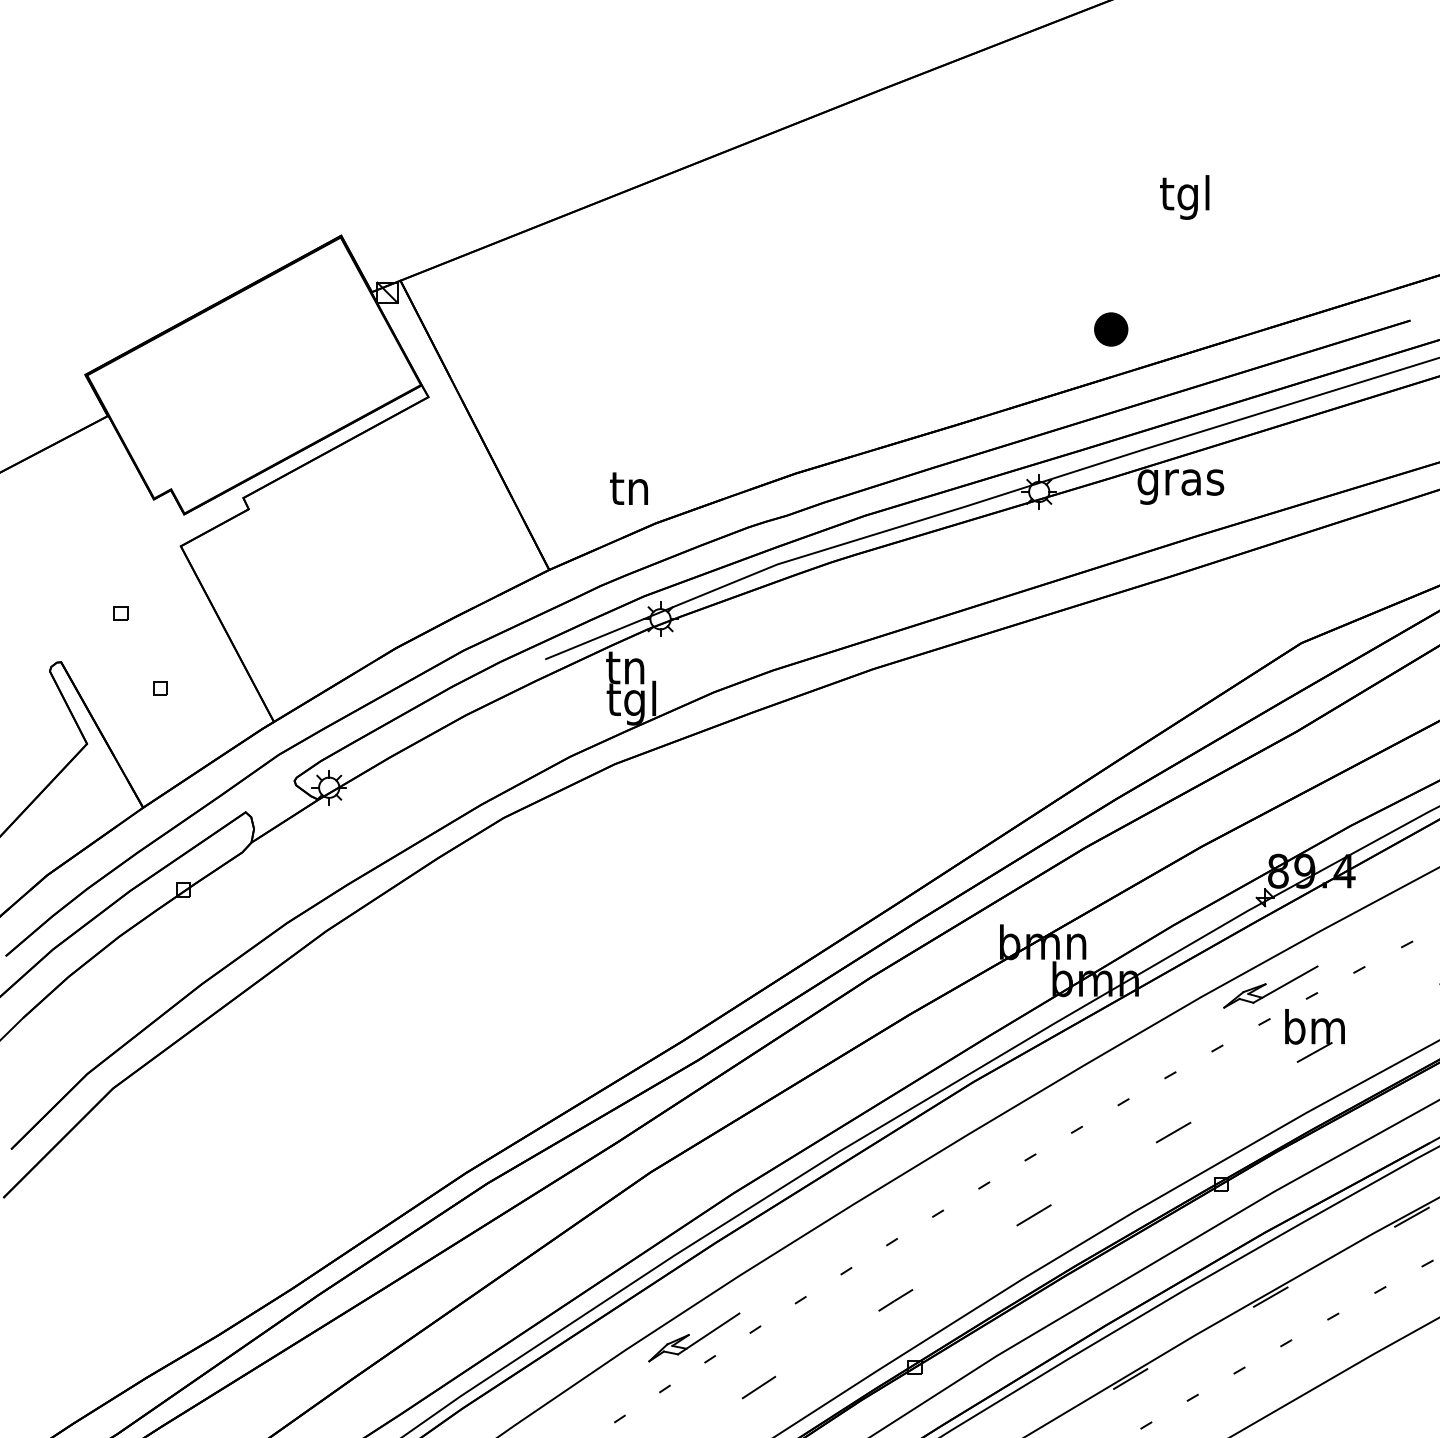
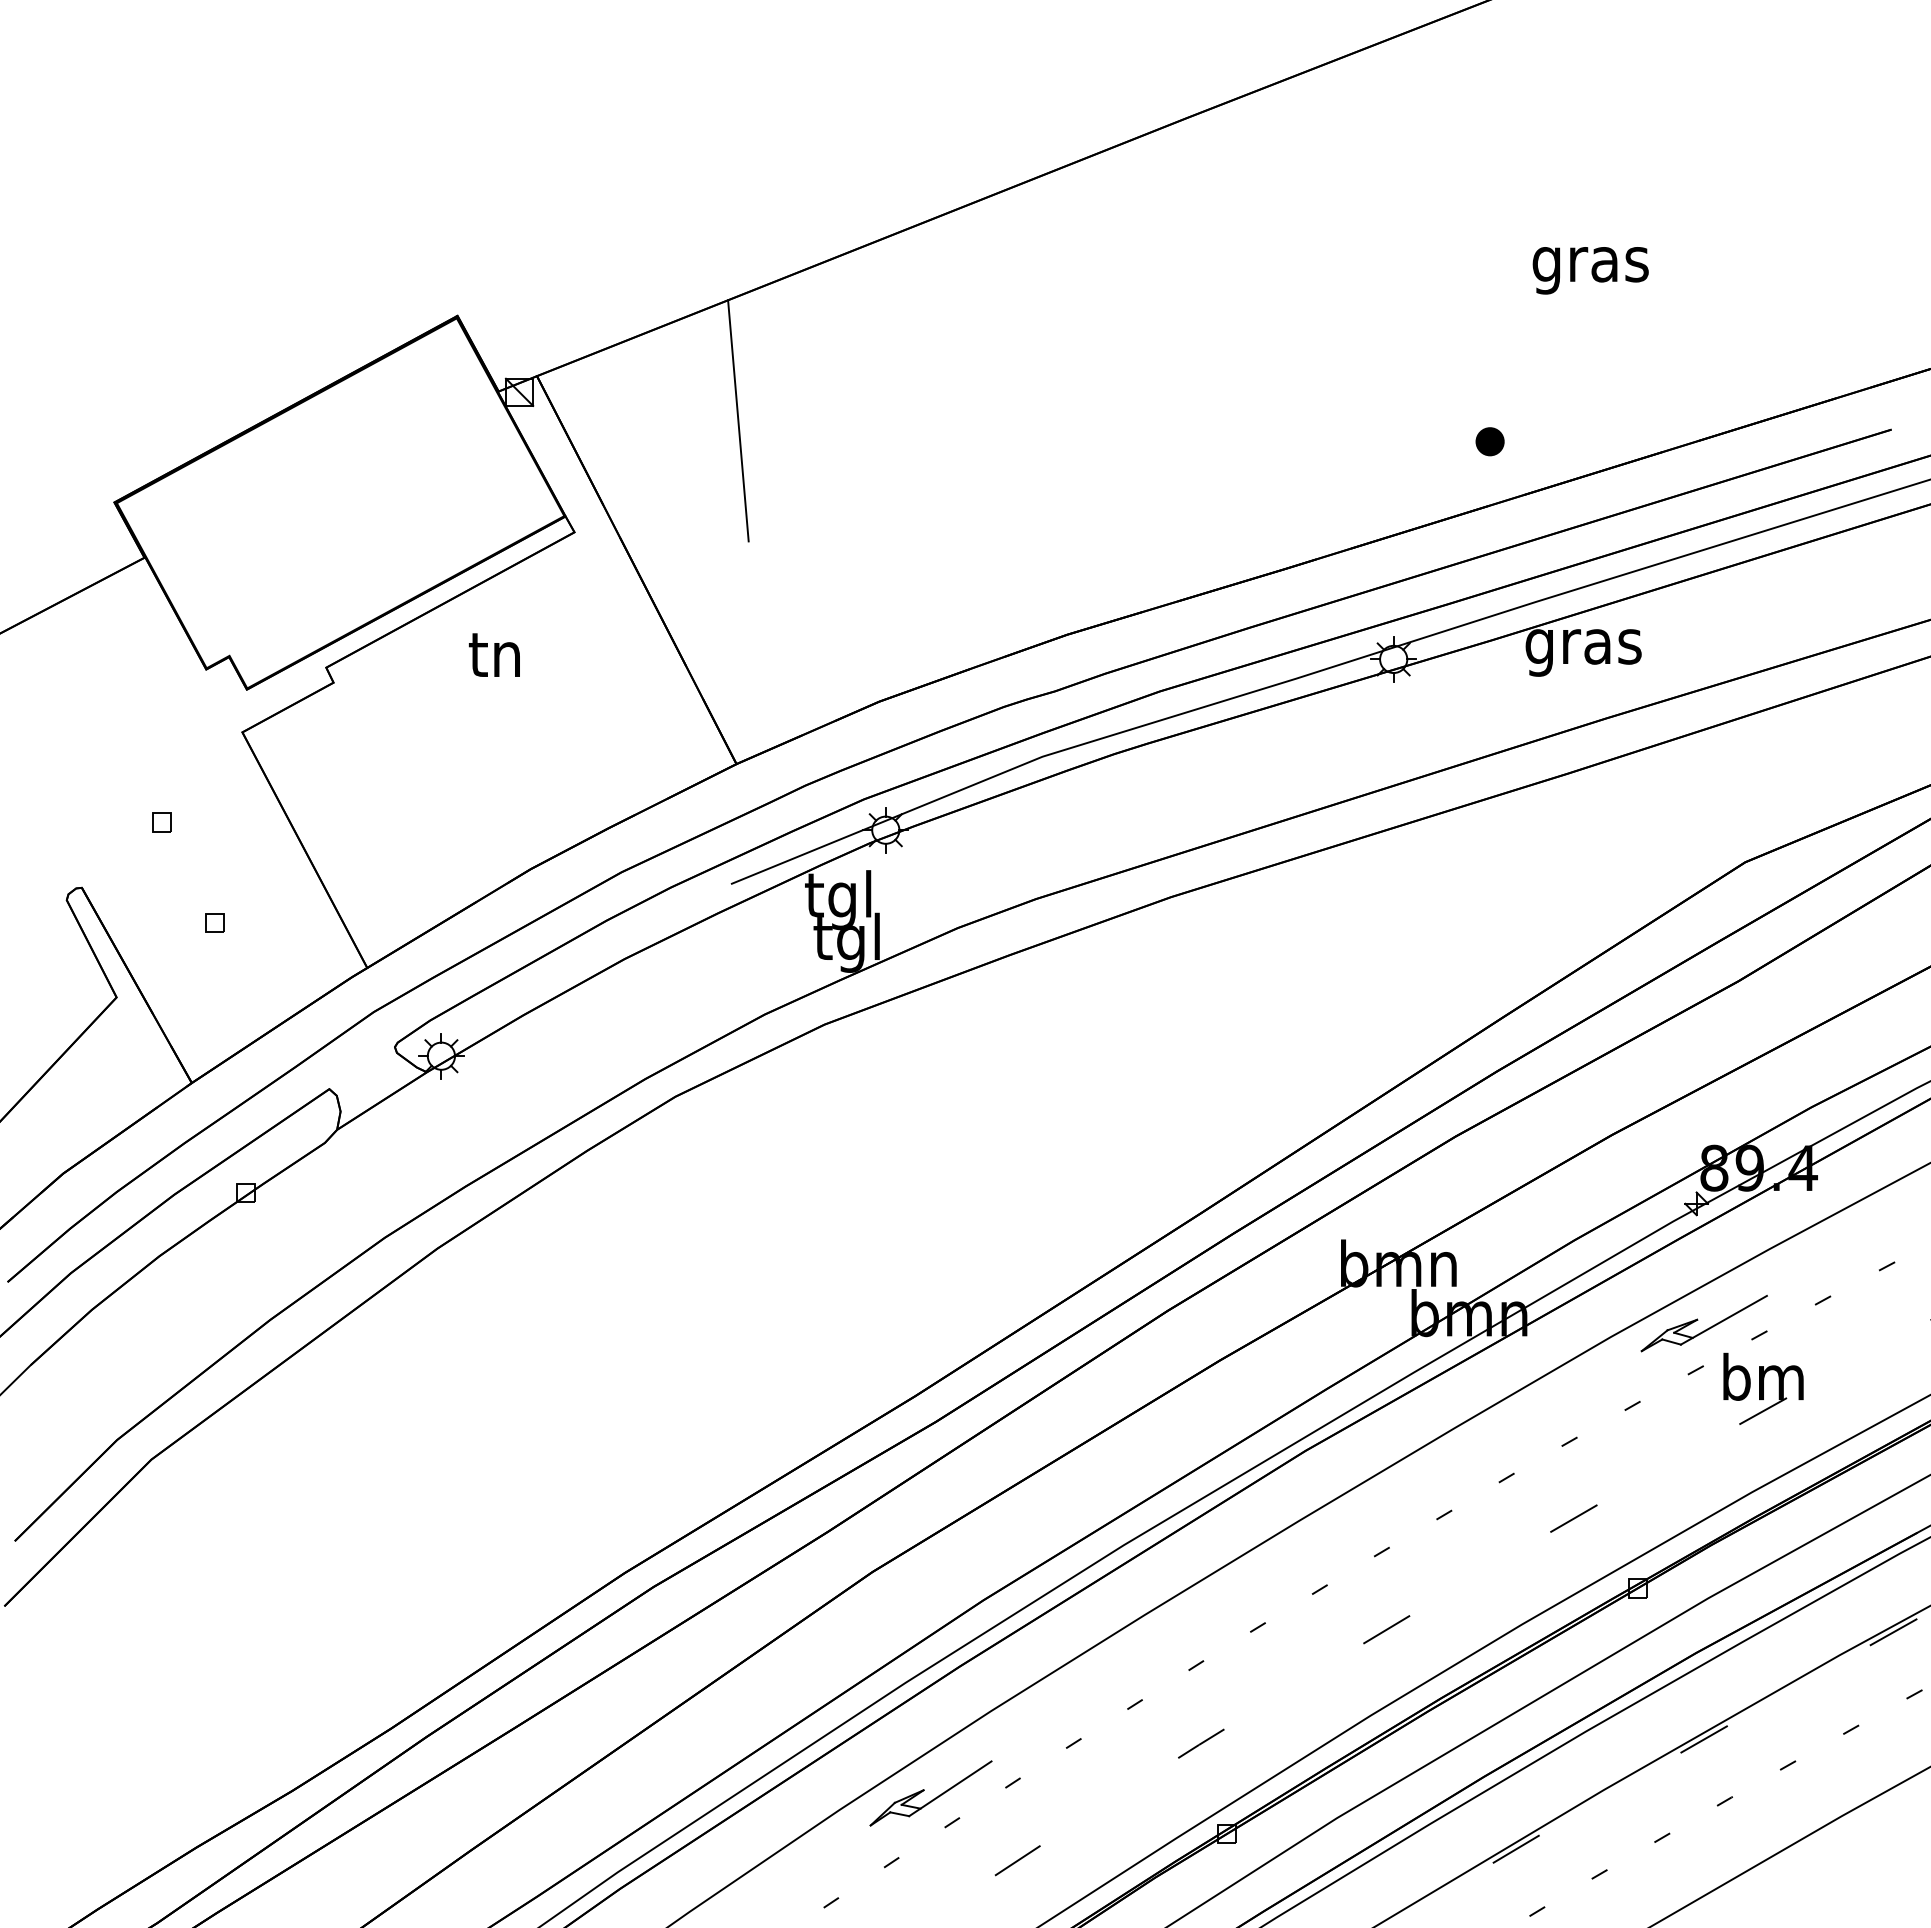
text: (1186, 197) -> (1590, 264), tgl -> gras
line: (550, 313) -> (738, 420), added
part: (1110, 329) -> (1489, 441), size x0.62
text: (629, 488) -> (494, 654), moved
text: (625, 671) -> (838, 900), tn -> tgl

